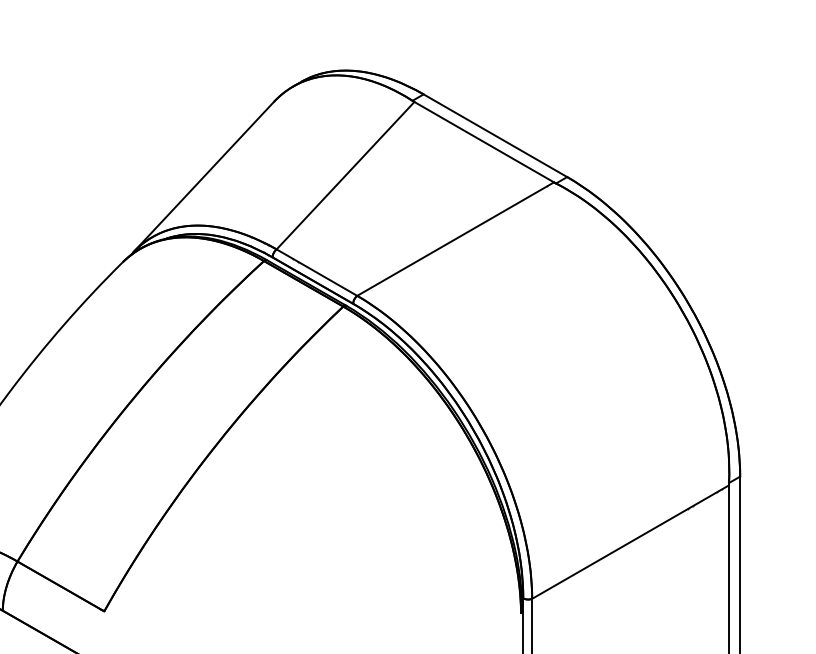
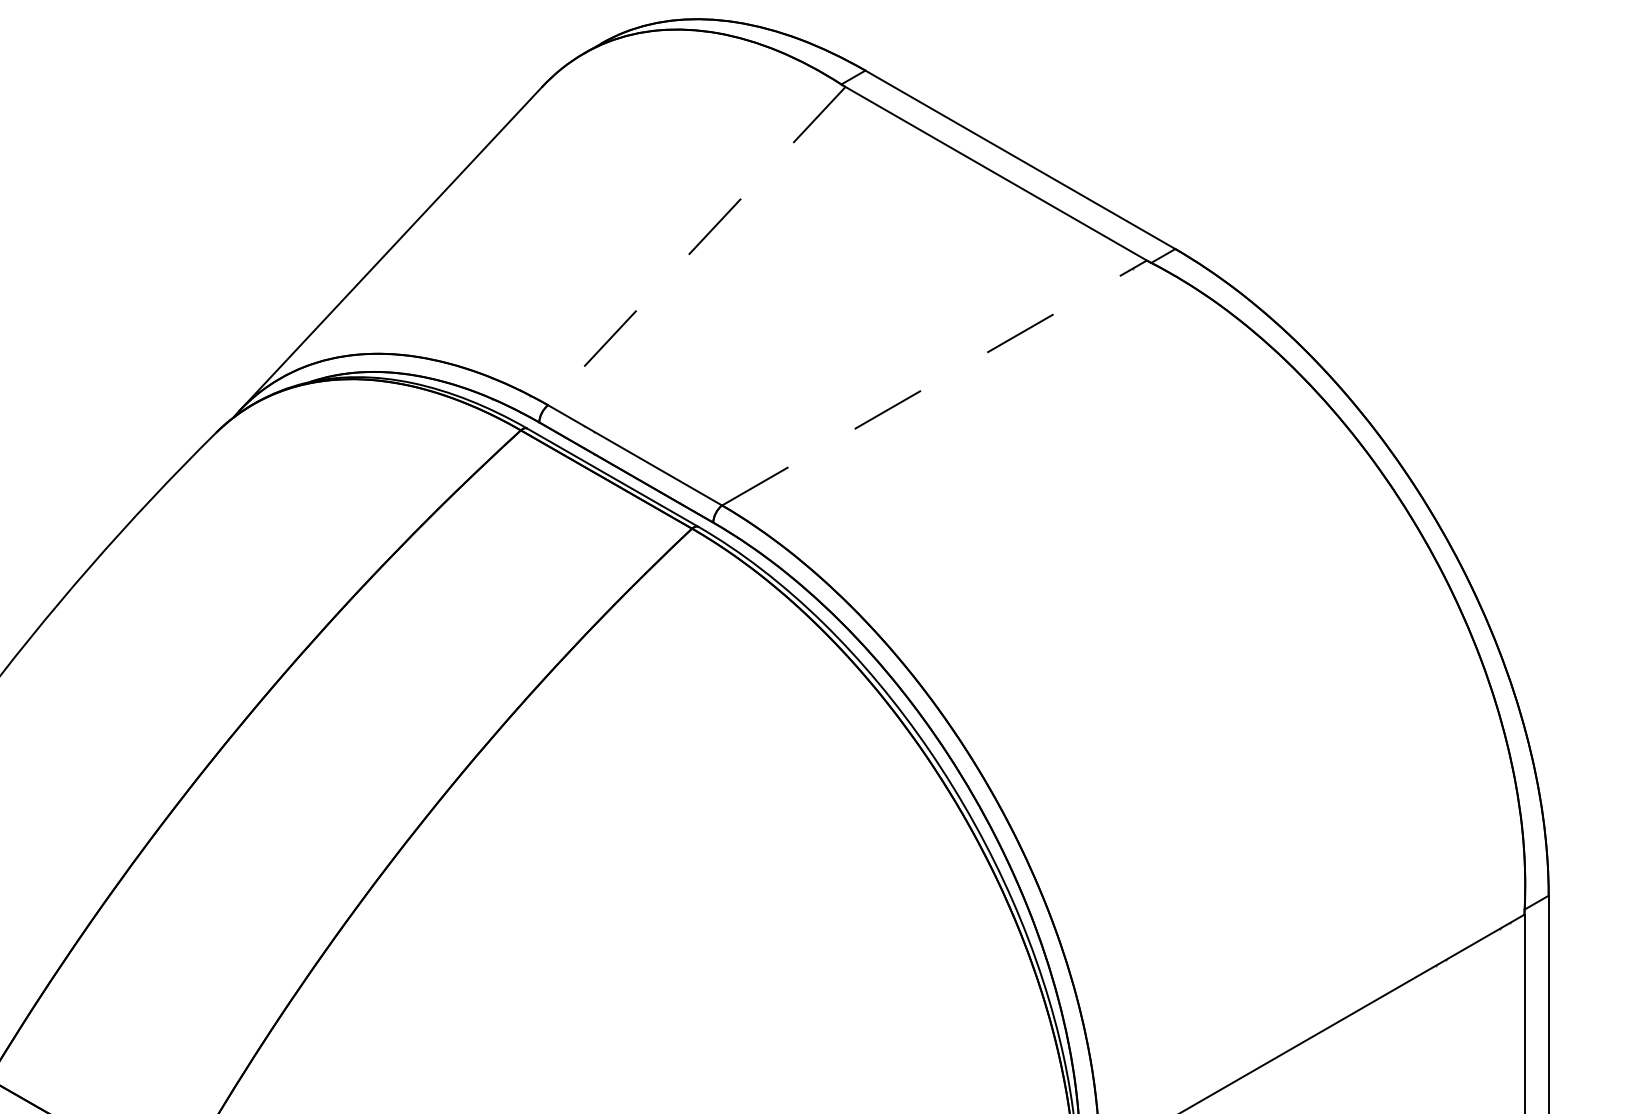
line: (345, 175) -> (696, 245), solid -> dashed
line: (455, 239) -> (934, 383), solid -> dashed

